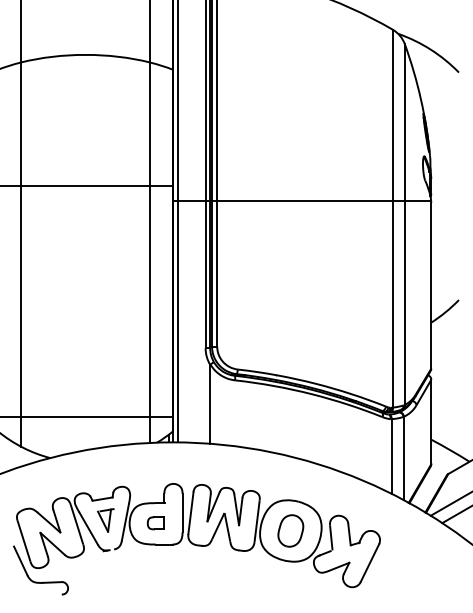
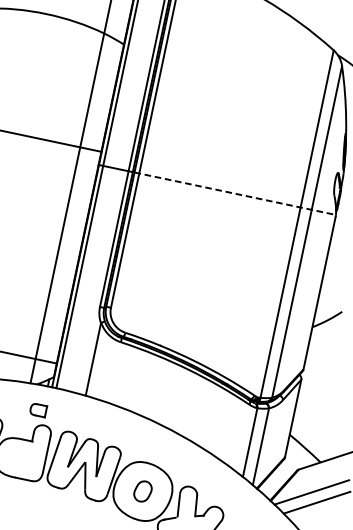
line: (321, 200) -> (235, 193), solid -> dashed
part: (155, 523) -> (37, 410), moved
part: (290, 530) -> (142, 490), size x0.7

